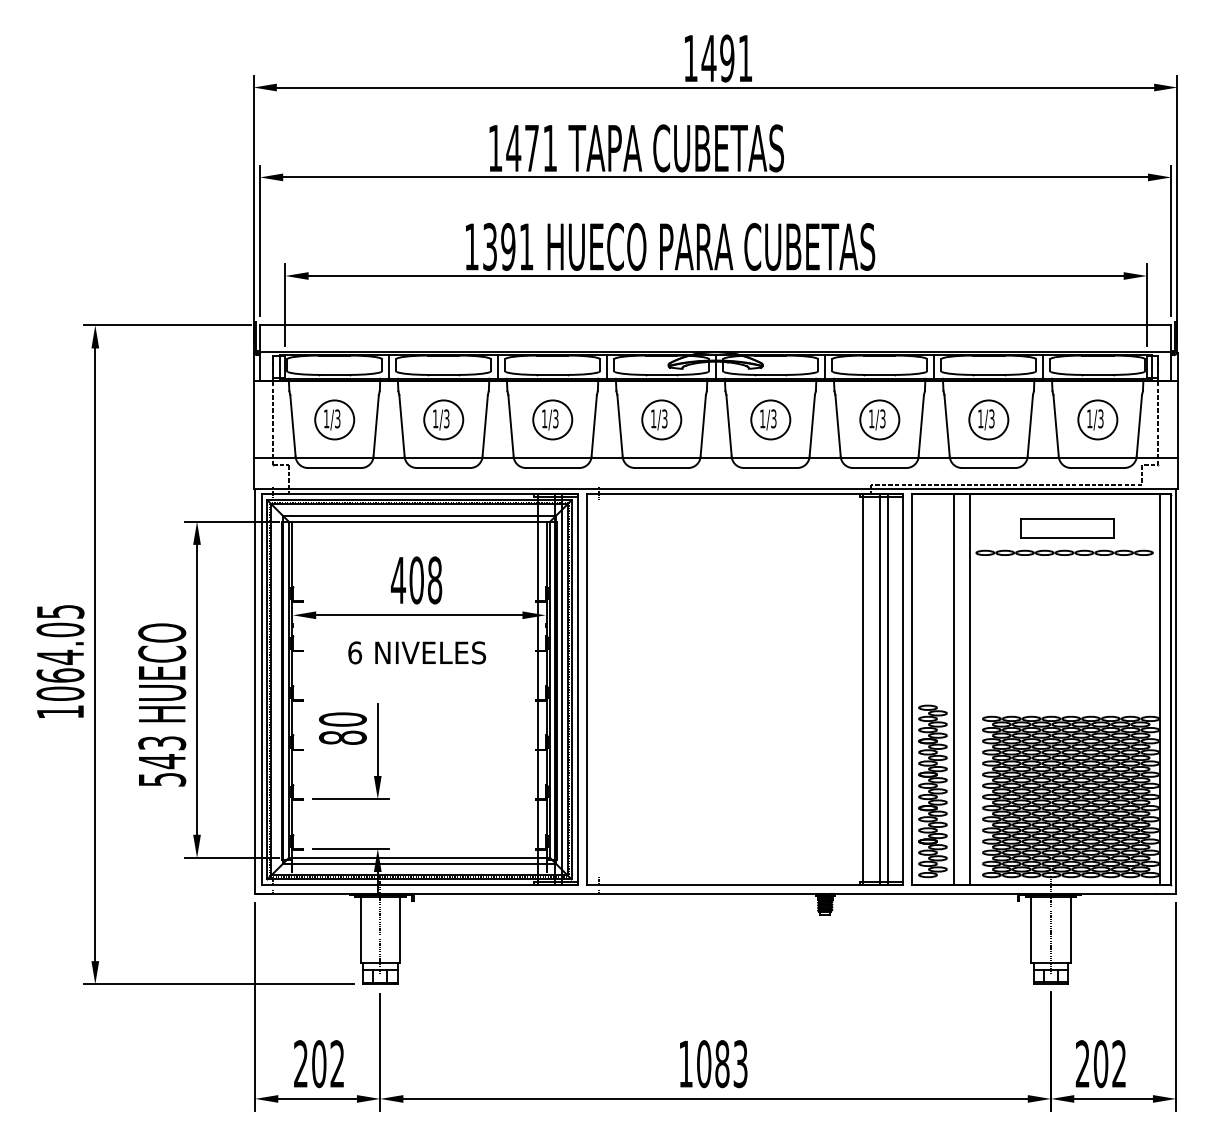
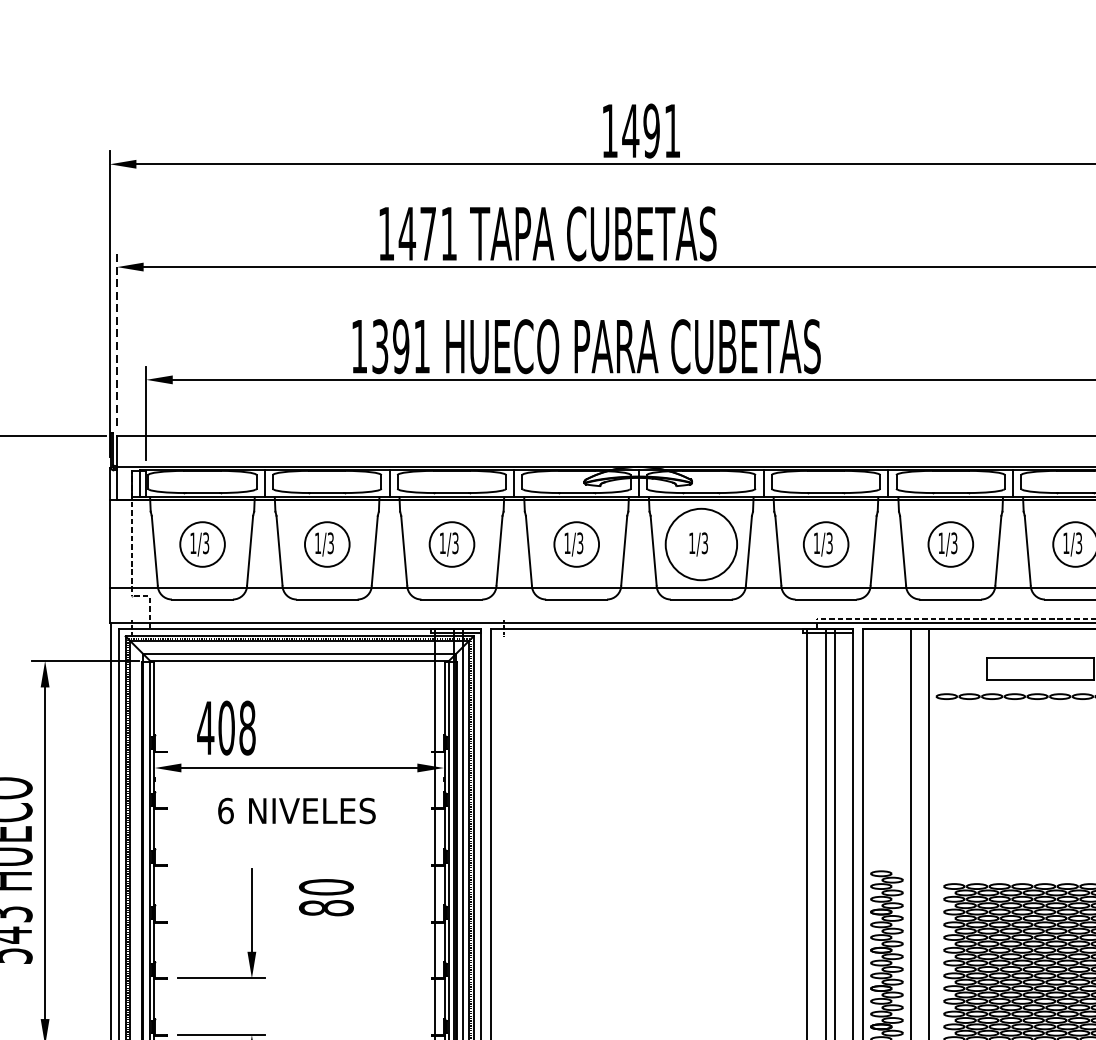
line: (259, 240) -> (116, 339), solid -> dashed
circle: (770, 419) -> (701, 544), size x1.6
text: (416, 580) -> (226, 728), moved
text: (342, 728) -> (325, 897), moved

